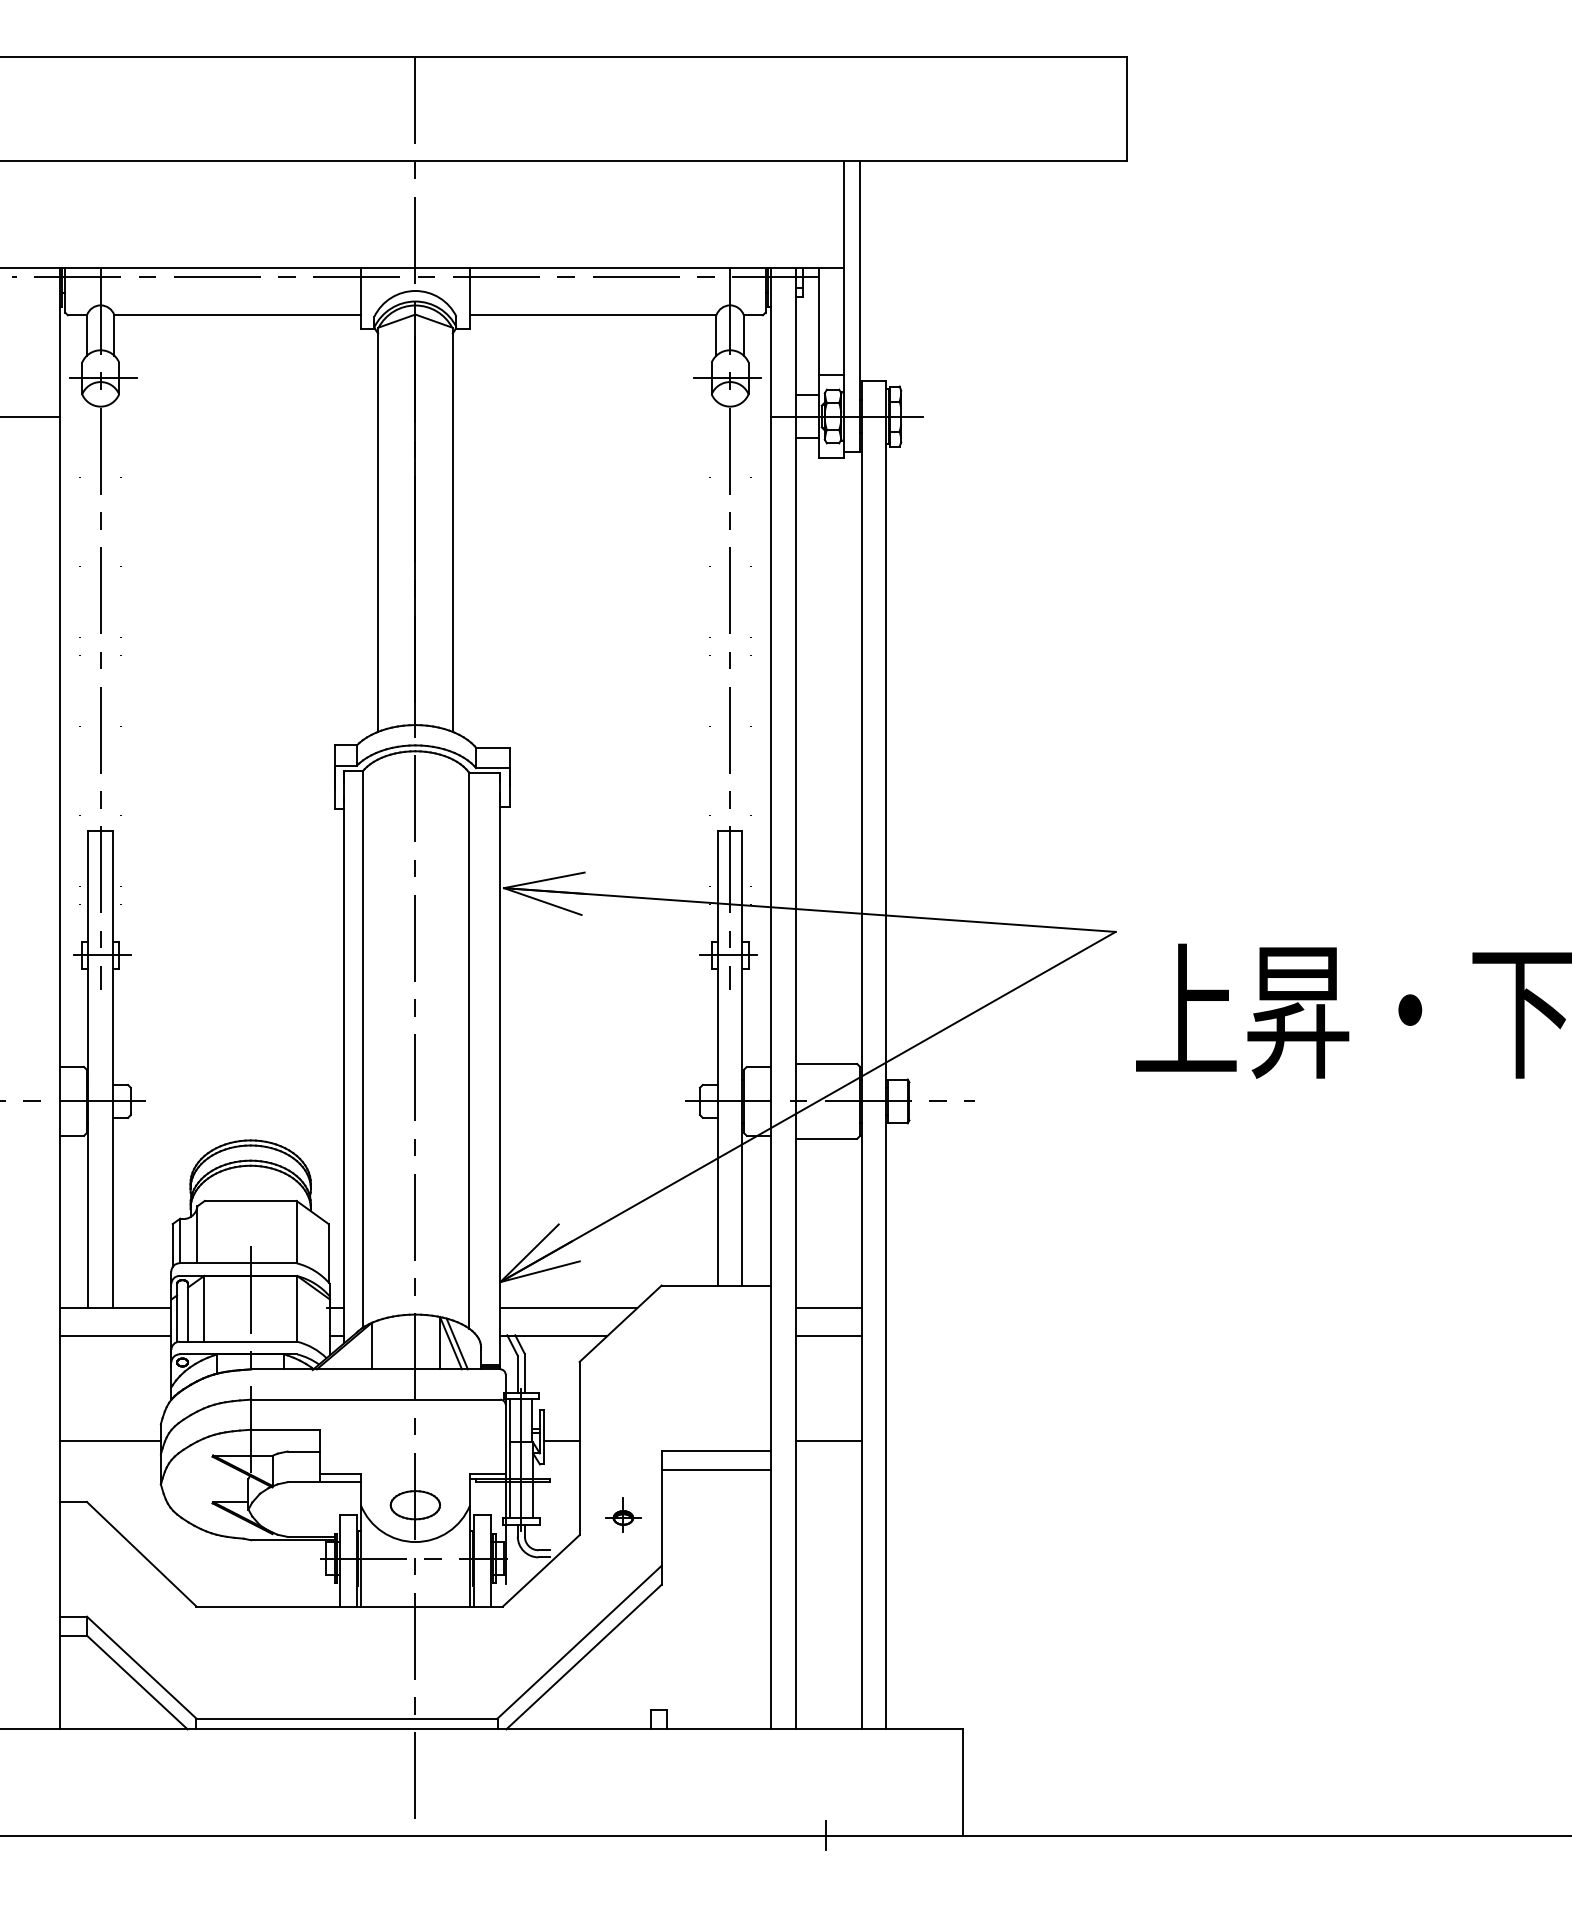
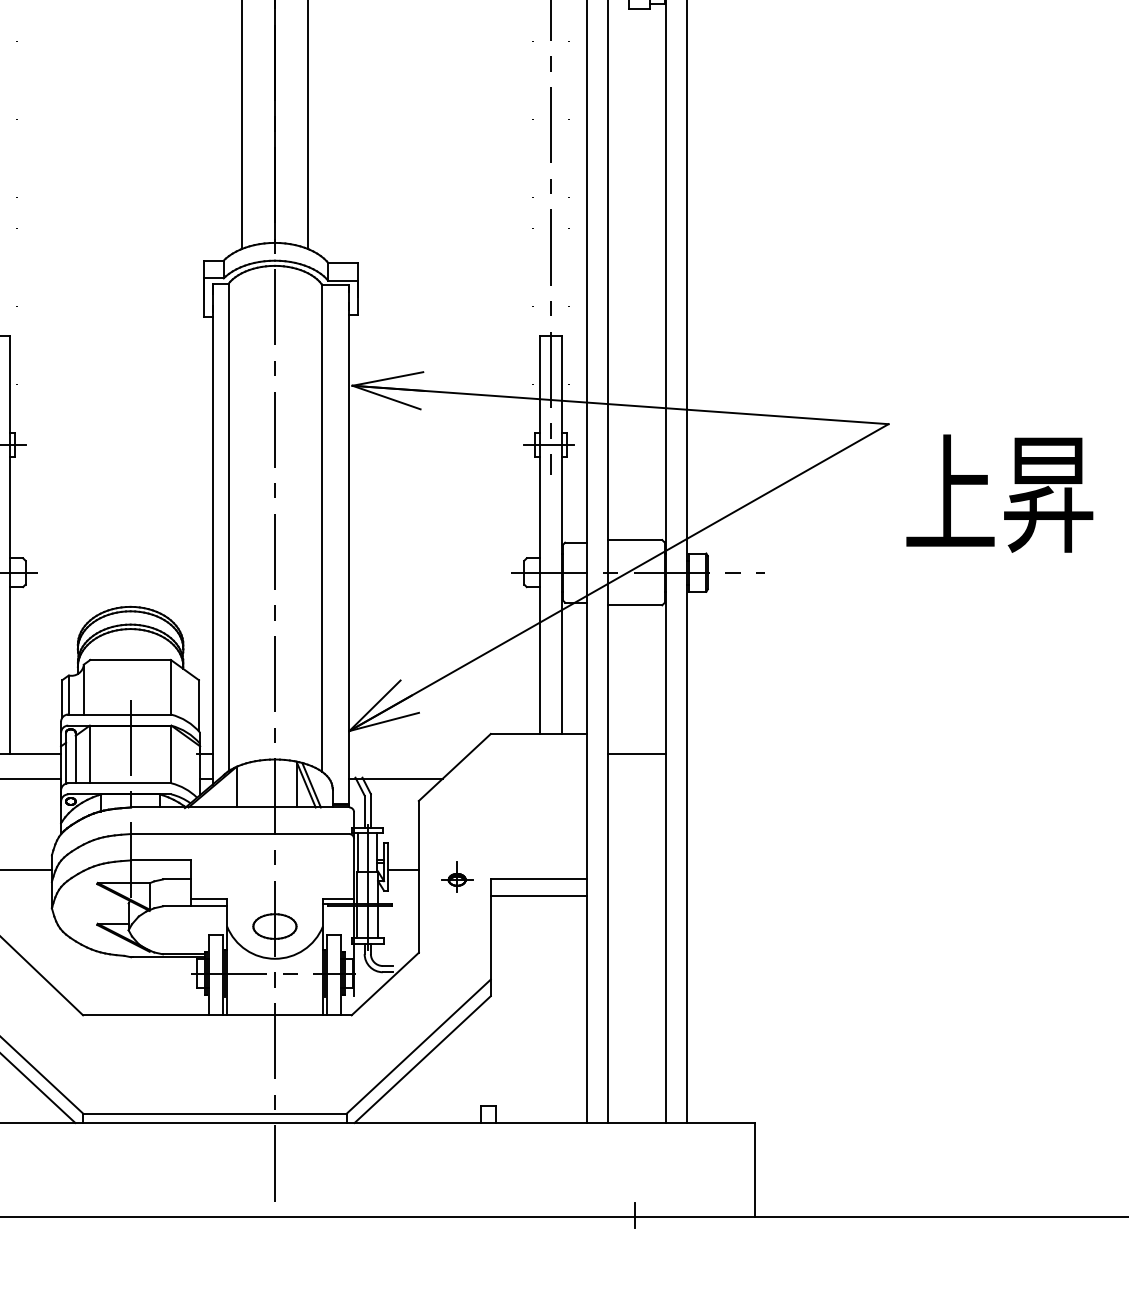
line: (568, 1308) -> (409, 754), removed
line: (828, 1336) -> (636, 778), removed
line: (828, 1440) -> (636, 869), removed
part: (623, 1514) -> (457, 876), moved

